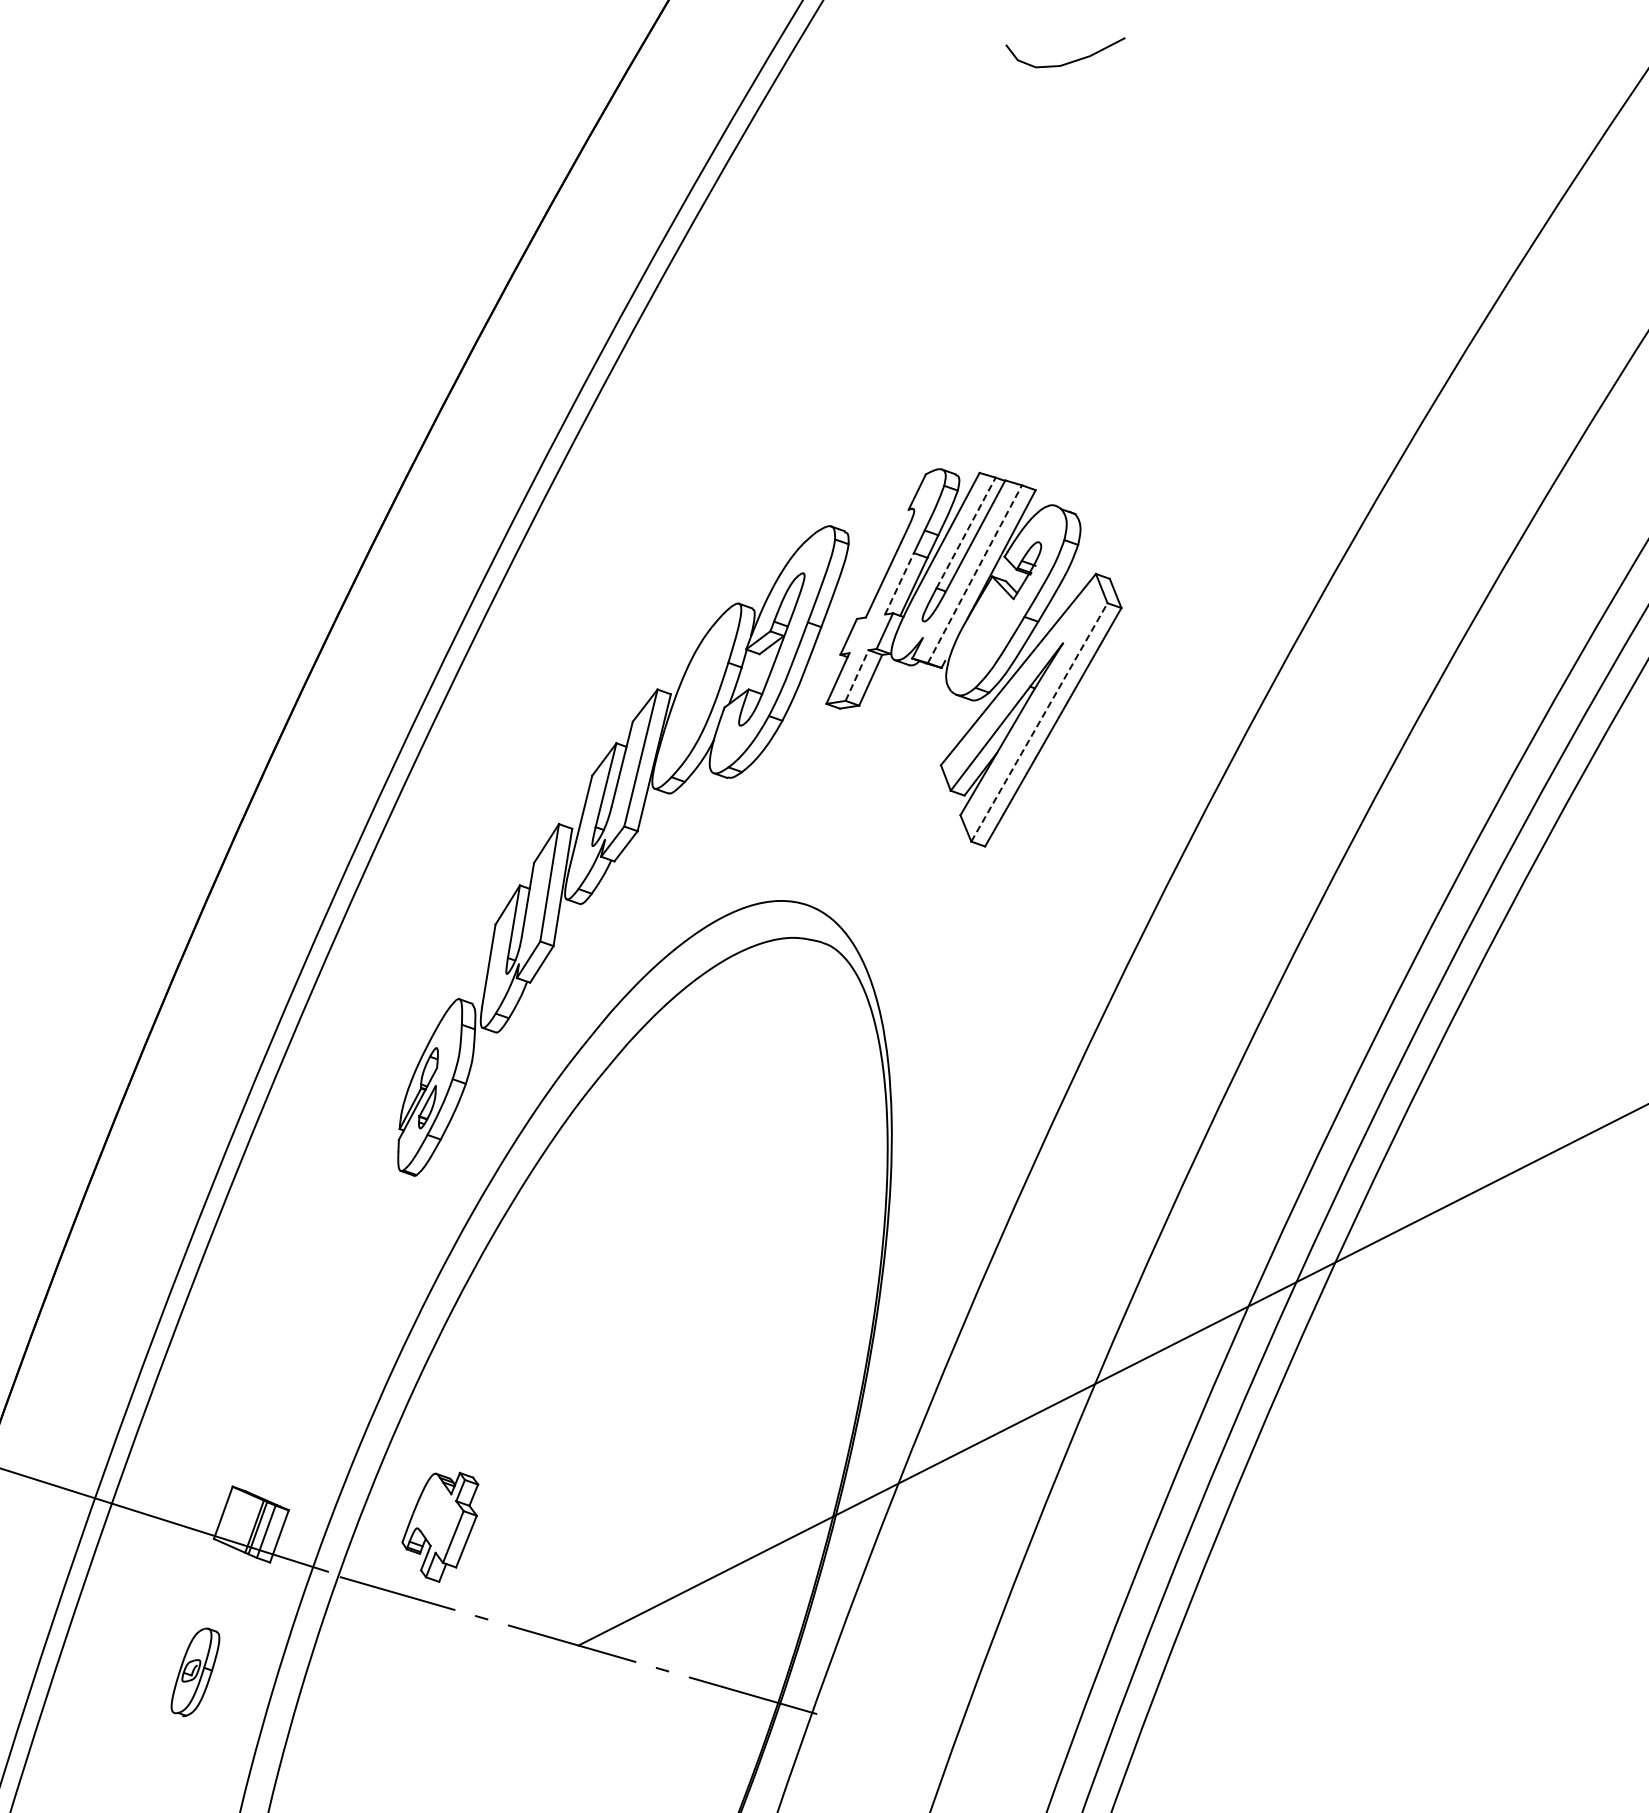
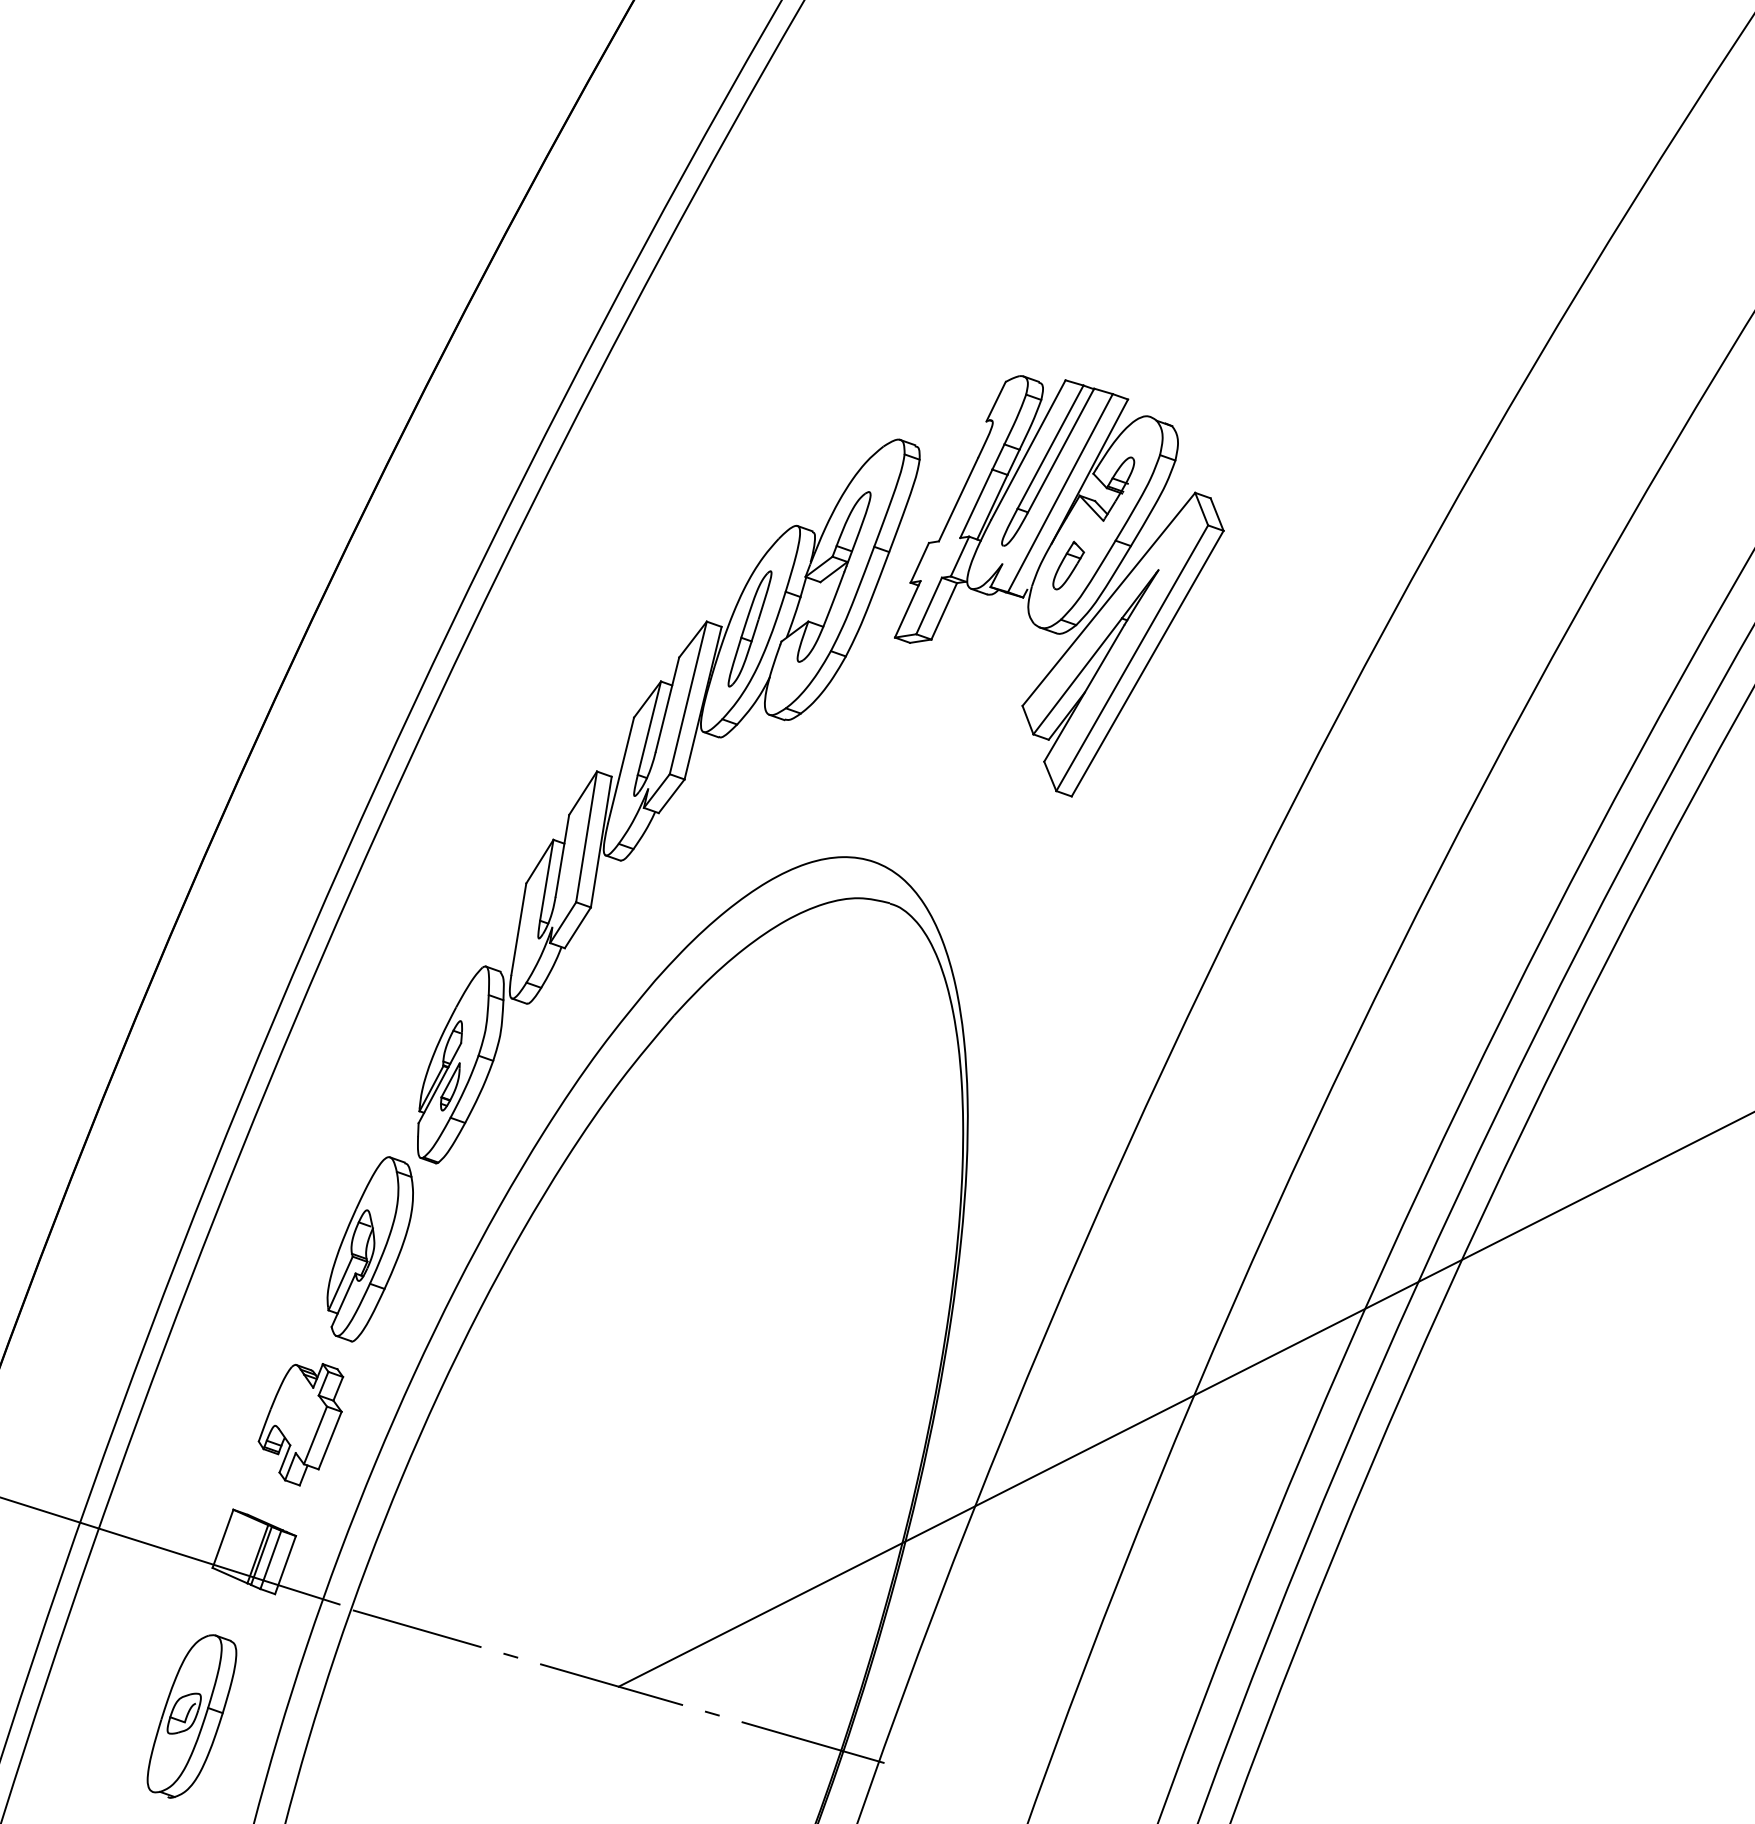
line: (966, 532) -> (1050, 446), dashed -> solid
line: (974, 574) -> (1059, 493), dashed -> solid
line: (899, 583) -> (976, 503), dashed -> solid
part: (982, 638) -> (1068, 564), added
line: (857, 675) -> (929, 605), dashed -> solid
part: (696, 695) -> (750, 628), added
line: (1039, 721) -> (1132, 657), dashed -> solid
part: (355, 1252) -> (370, 1248), added
part: (440, 1526) -> (301, 1423), moved
part: (195, 1672) -> (192, 1716), size x1.67

